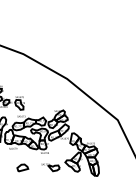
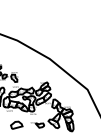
part: (22, 167) -> (16, 125), size x1.43

